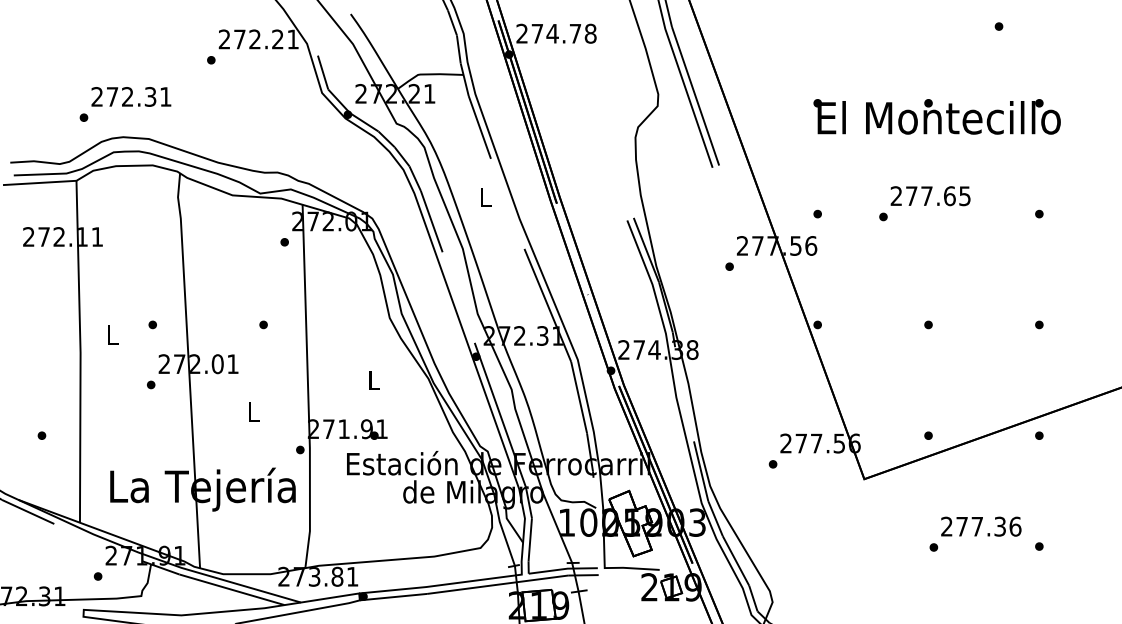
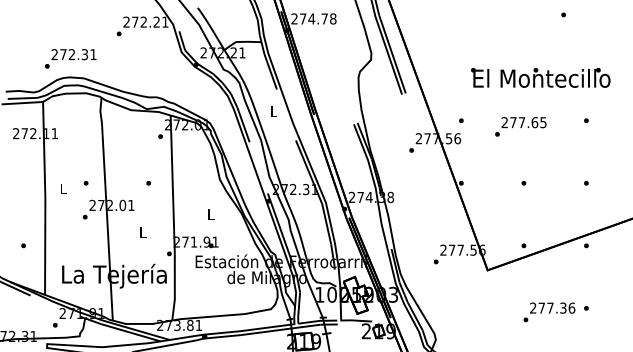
text: (936, 116) -> (540, 77), moved
text: (924, 203) -> (520, 126), moved
text: (975, 534) -> (549, 312), moved

